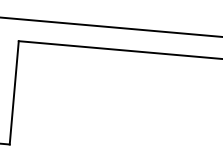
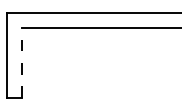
line: (14, 92) -> (22, 62), solid -> dashed

